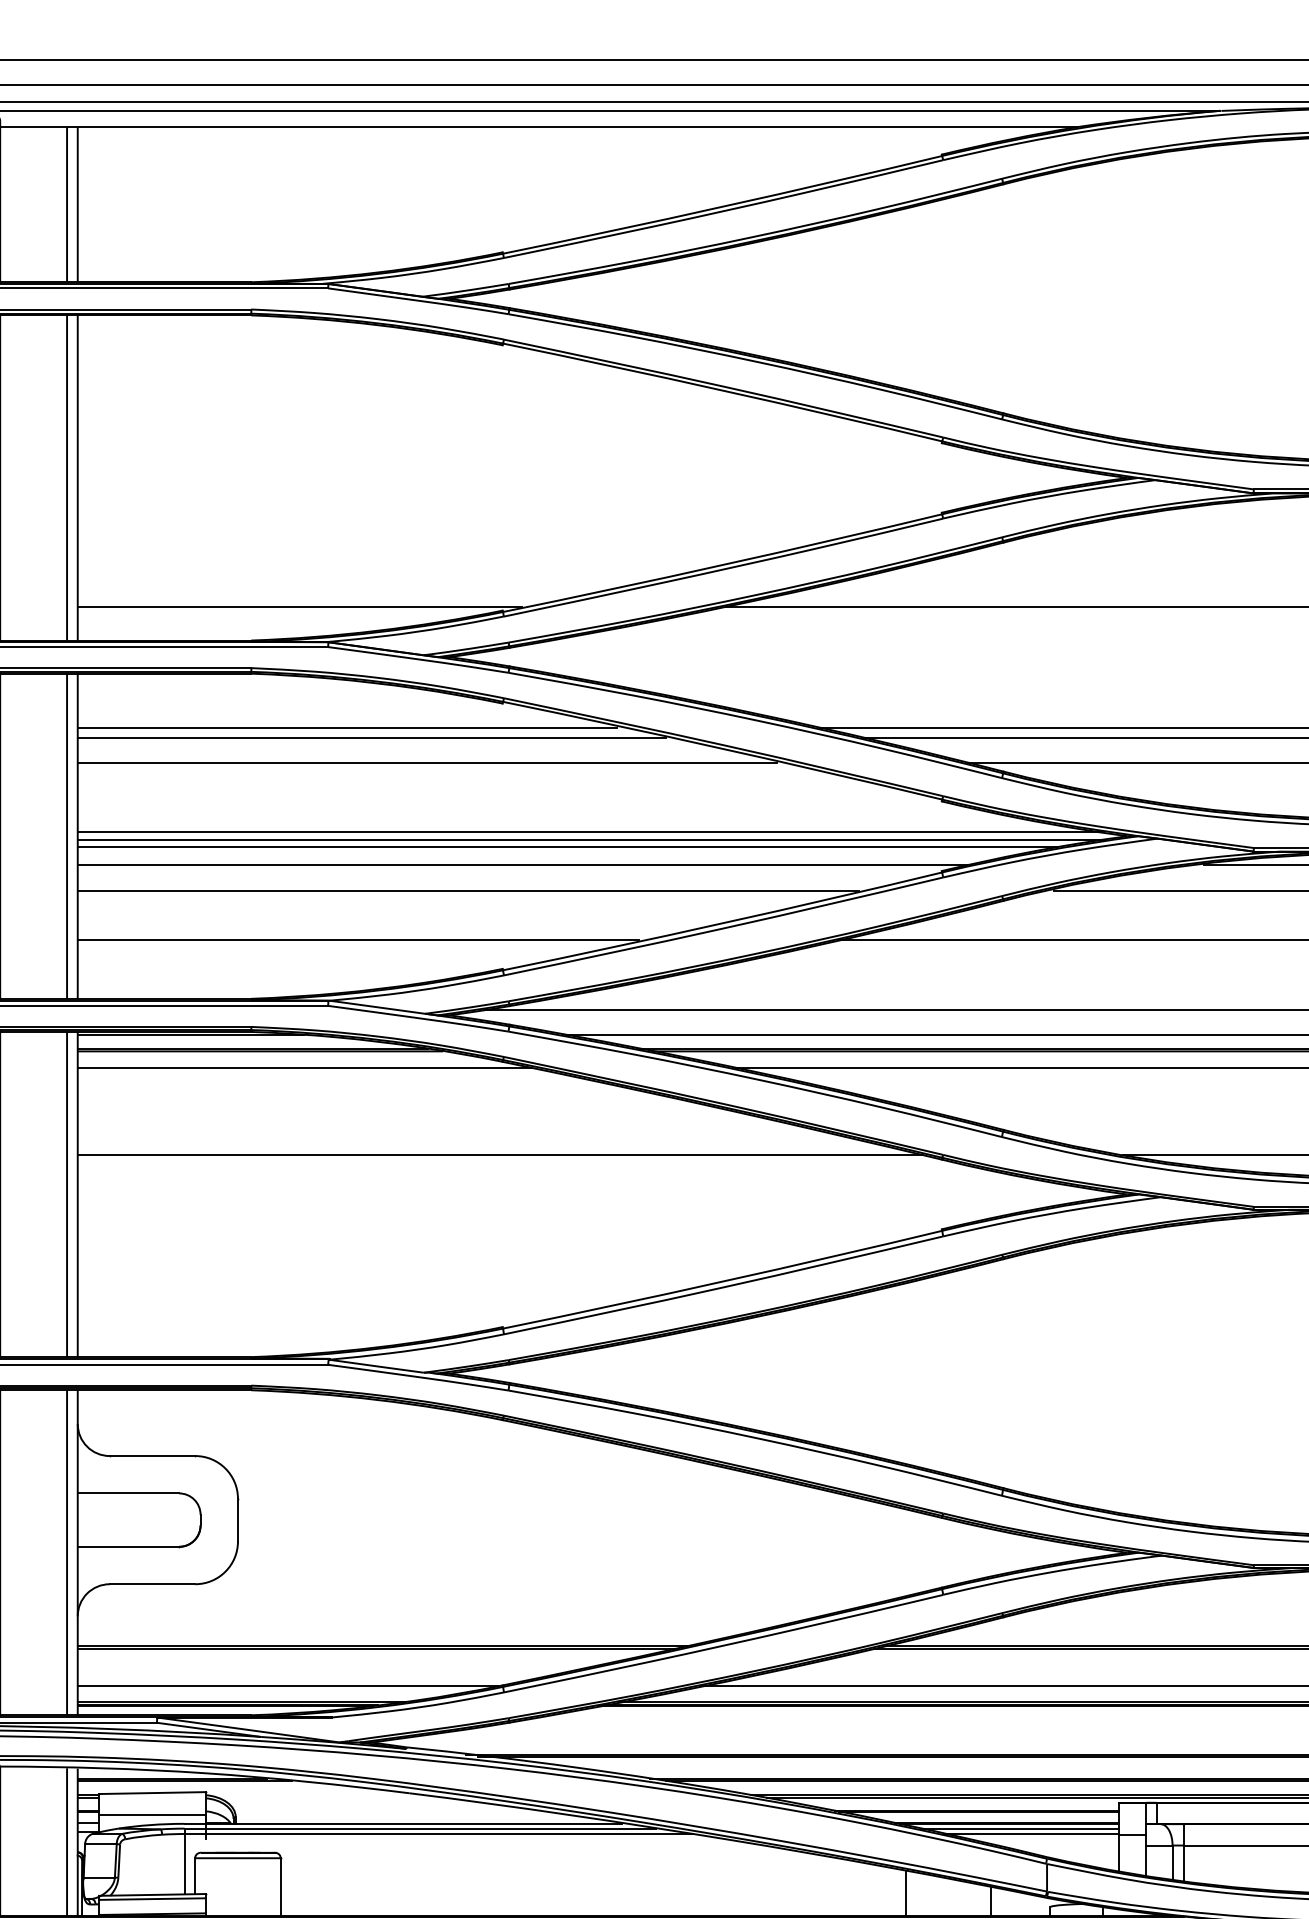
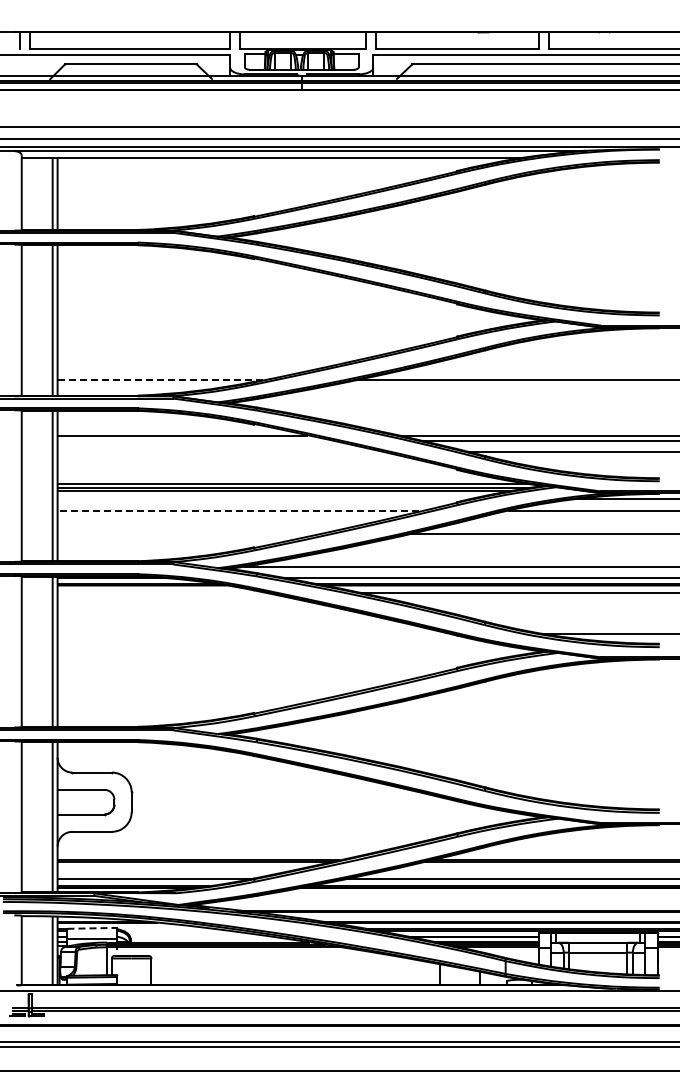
line: (300, 605) -> (160, 379), solid -> dashed
line: (371, 737) -> (193, 440), removed
line: (427, 763) -> (219, 452), removed
line: (523, 865) -> (263, 499), removed
line: (466, 891) -> (237, 511), solid -> dashed
line: (356, 941) -> (186, 534), removed
line: (304, 1068) -> (162, 593), removed
line: (499, 1155) -> (252, 633), removed
line: (153, 1793) -> (92, 928), solid -> dashed

